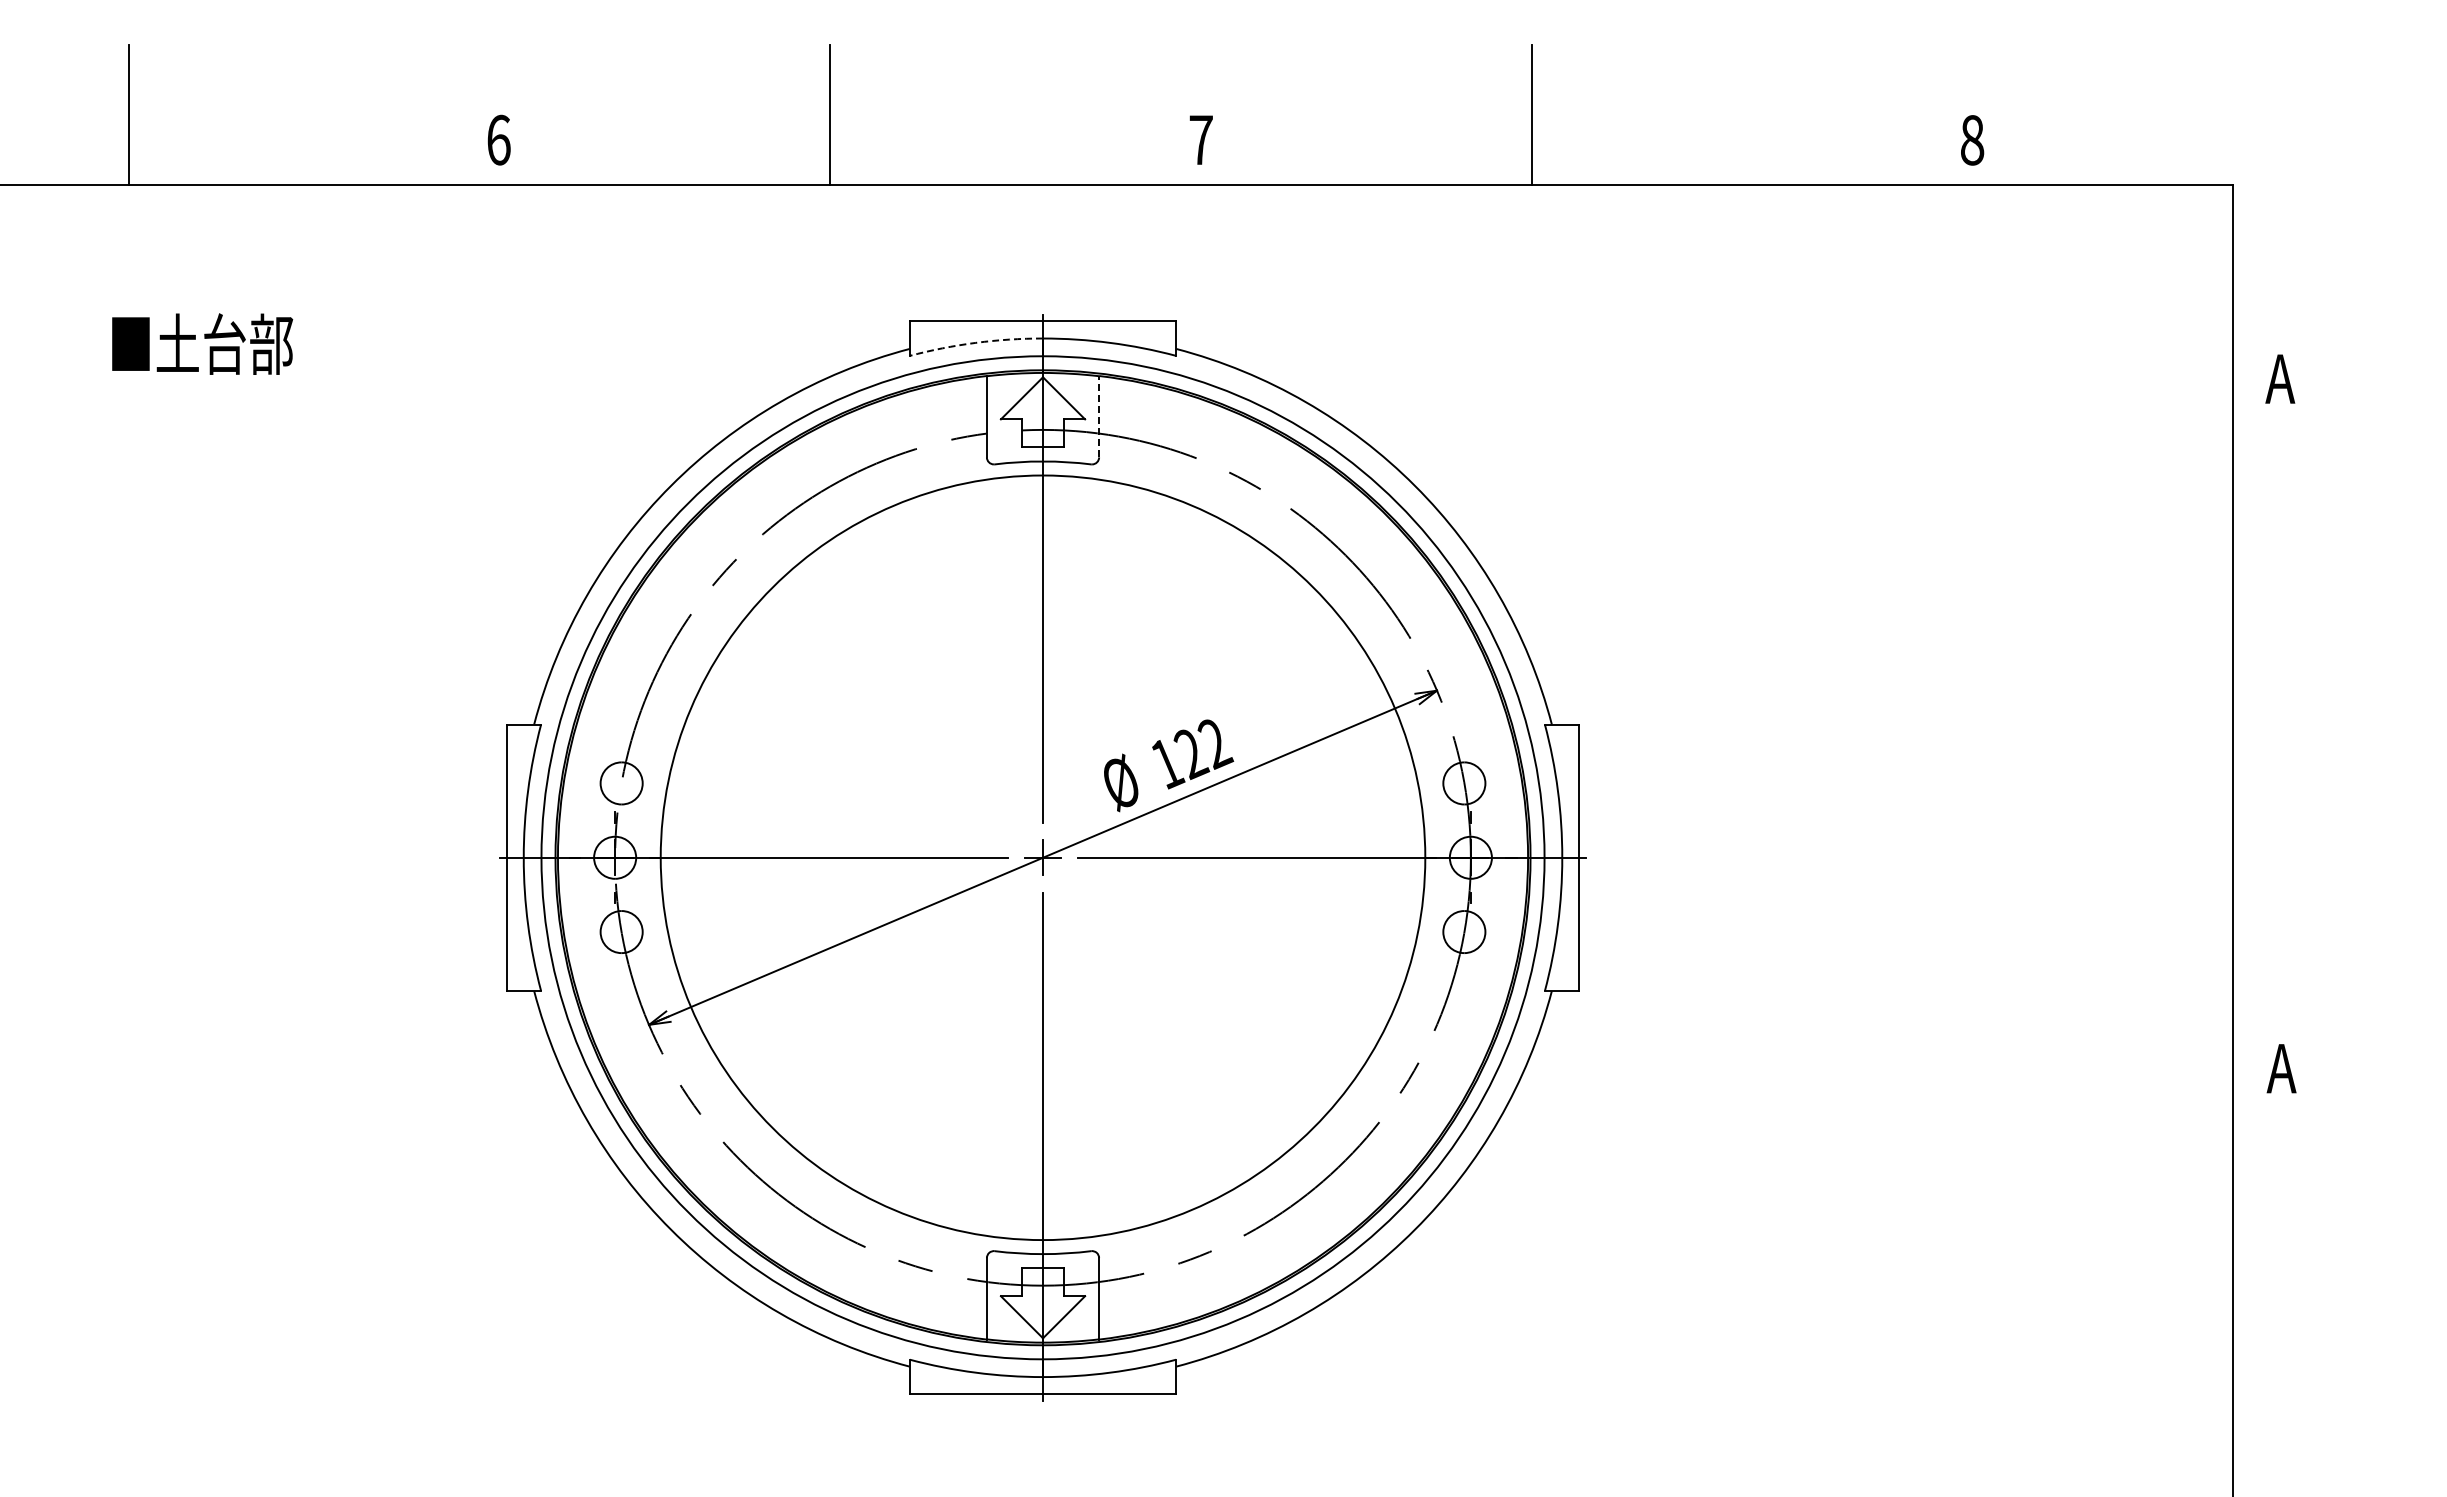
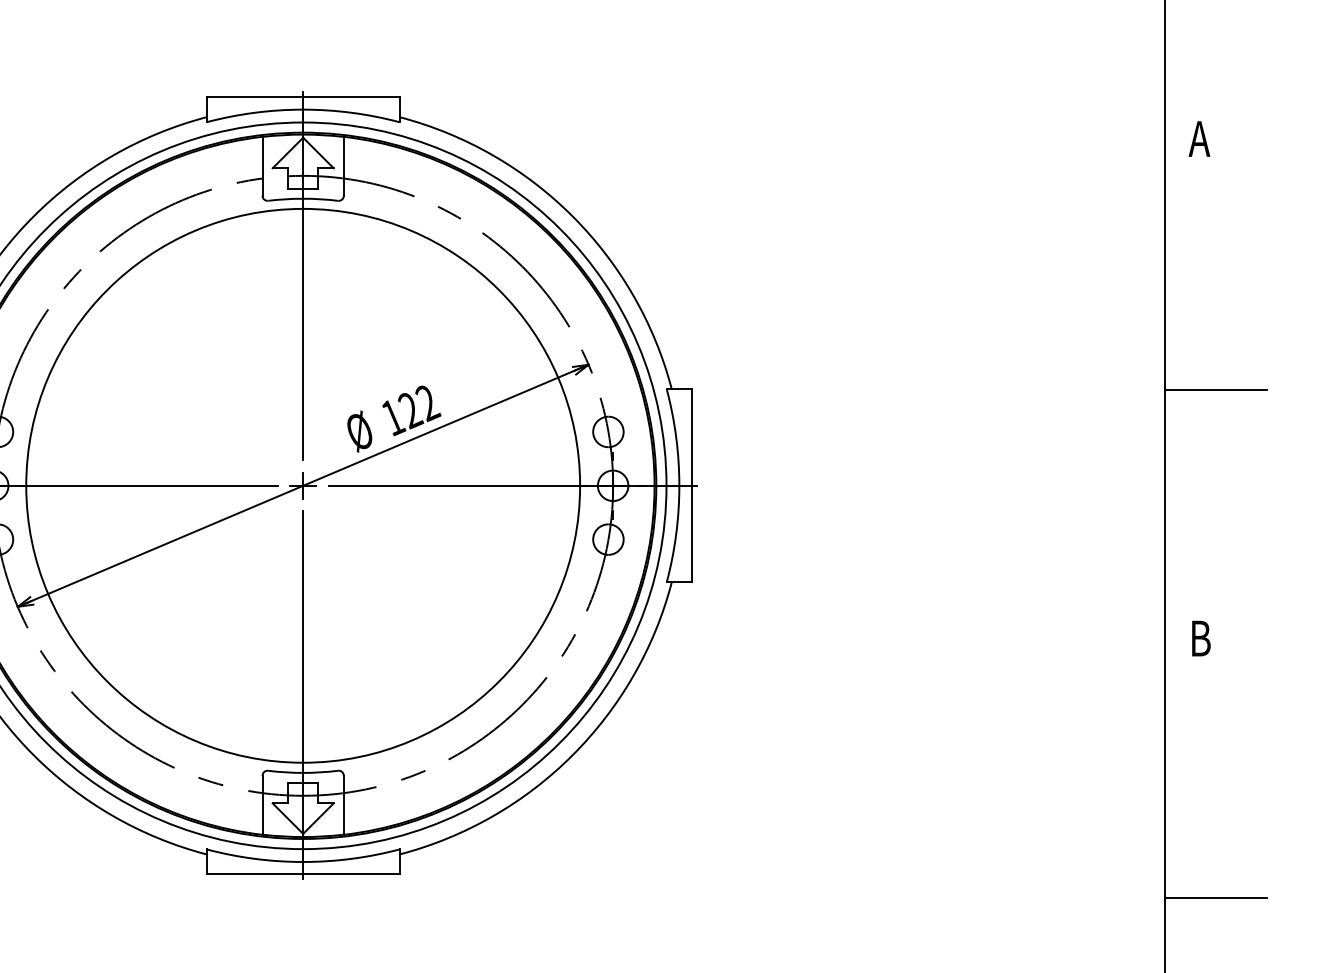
arc: (975, 342) -> (254, 112), dashed -> solid
line: (1099, 416) -> (344, 166), dashed -> solid
line: (2303, 725) -> (1216, 389), added
text: (2281, 1068) -> (1200, 638), A -> B
line: (2303, 1426) -> (1216, 897), added

